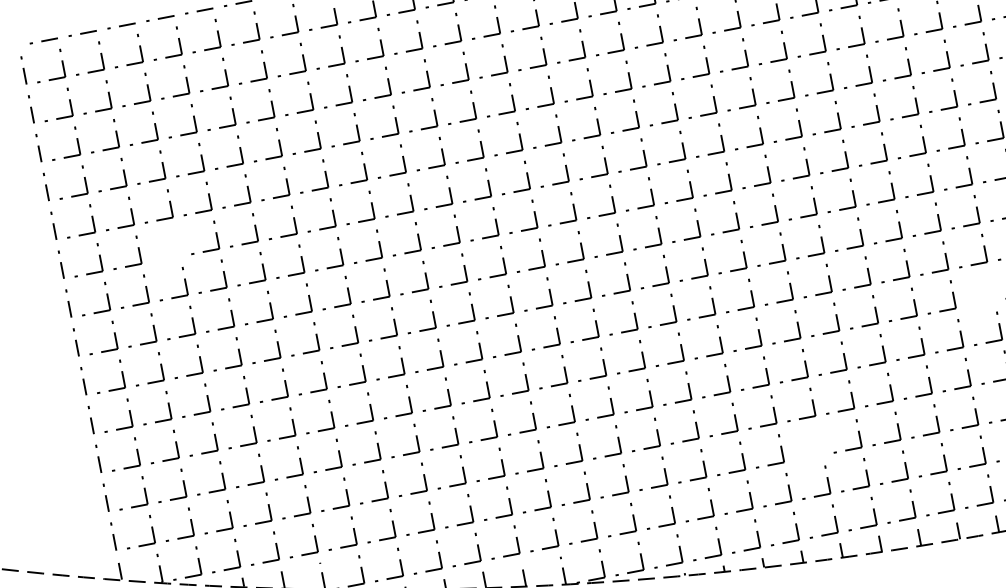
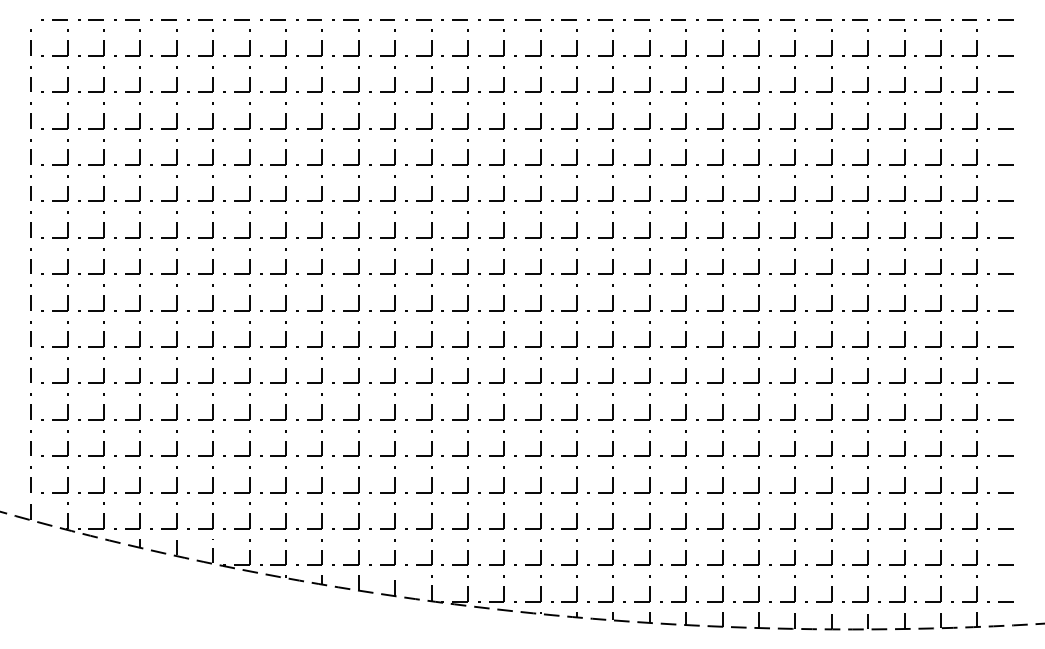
part: (176, 242) -> (139, 224), added
part: (991, 286) -> (867, 406), added
part: (819, 440) -> (685, 515), added

